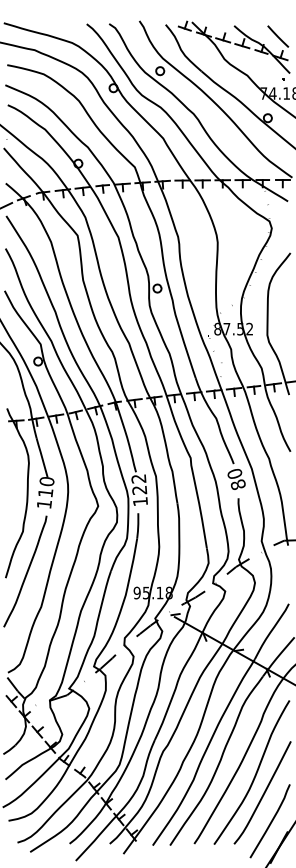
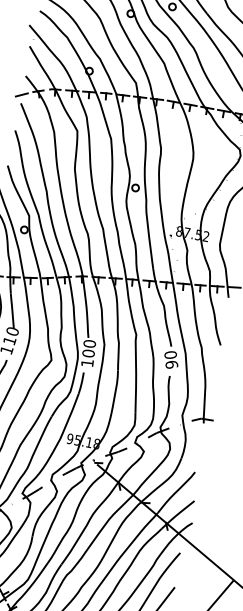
text: (139, 484) -> (89, 348), 122 -> 100
text: (238, 484) -> (172, 364), 80 -> 90

